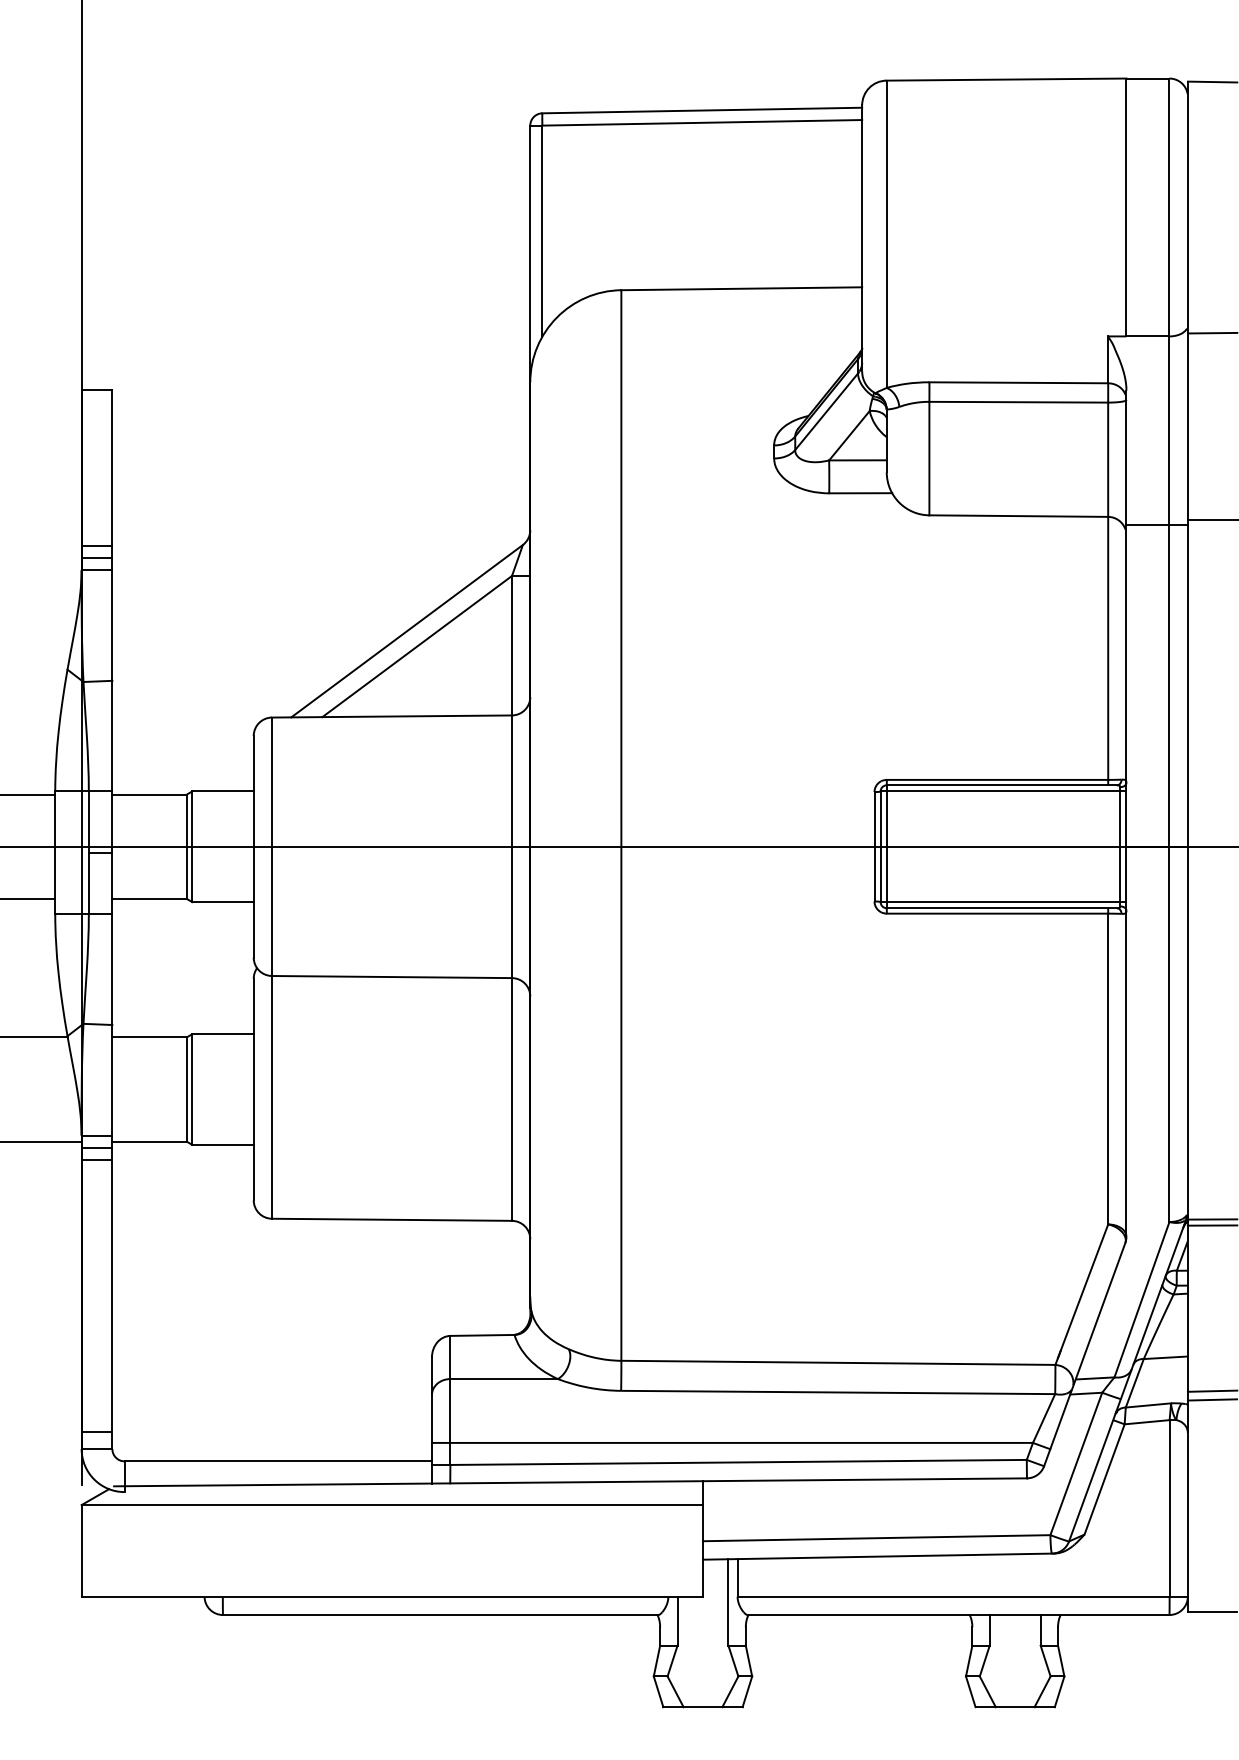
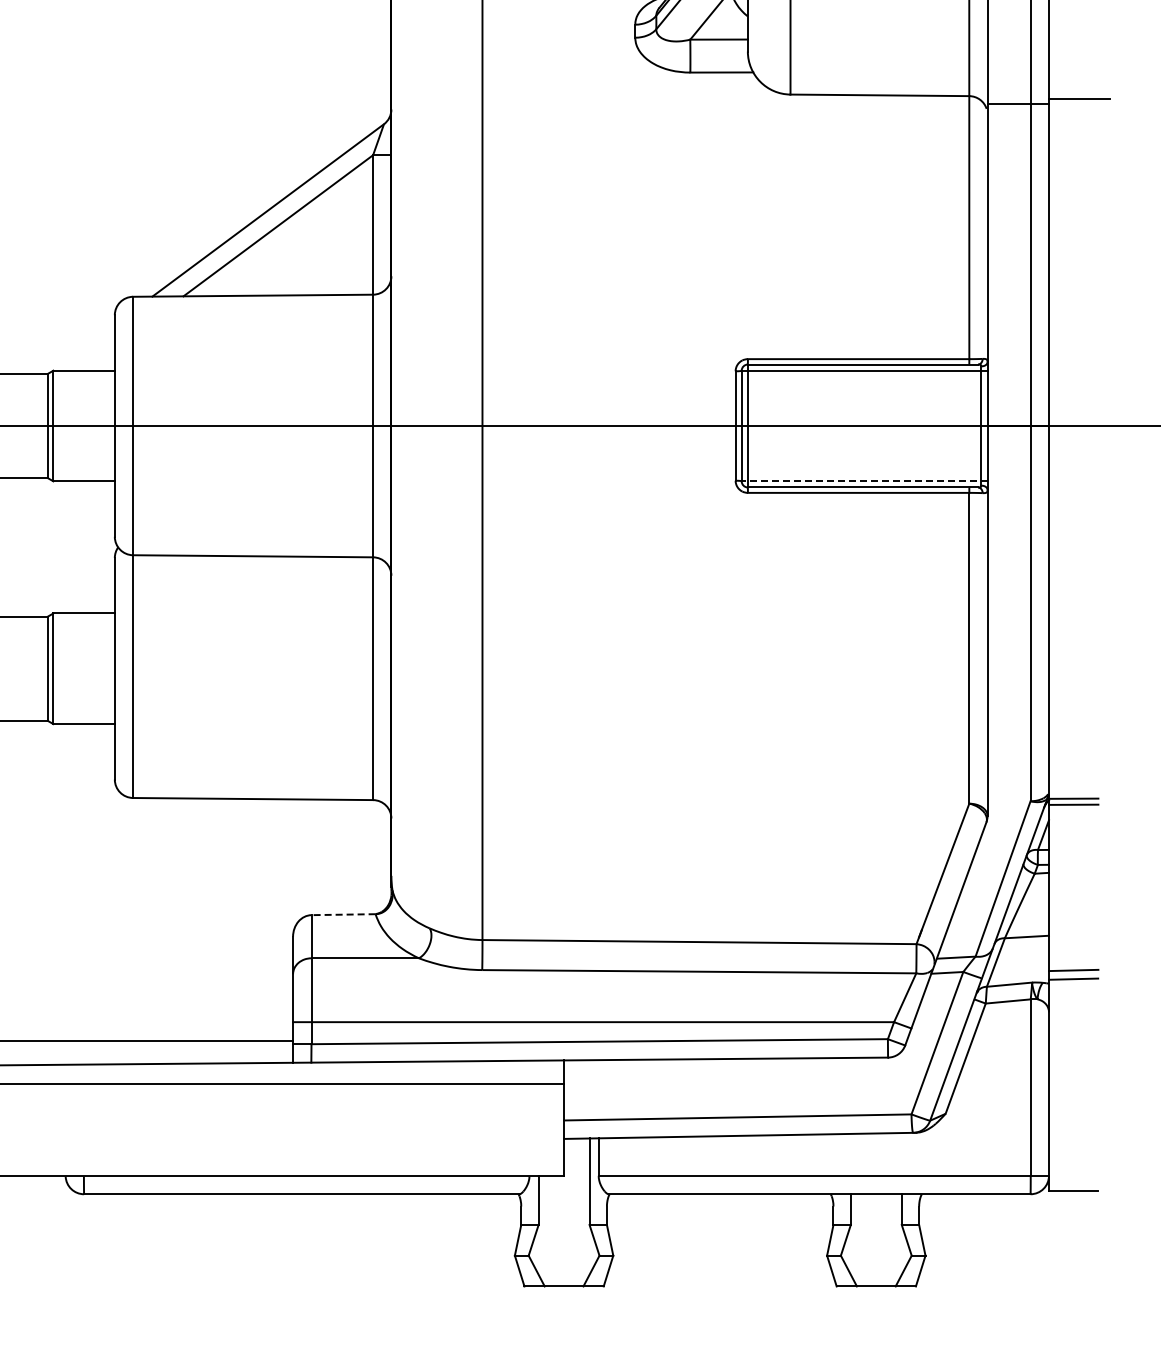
line: (1003, 902) -> (864, 481), solid -> dashed
line: (481, 1335) -> (342, 914), solid -> dashed

